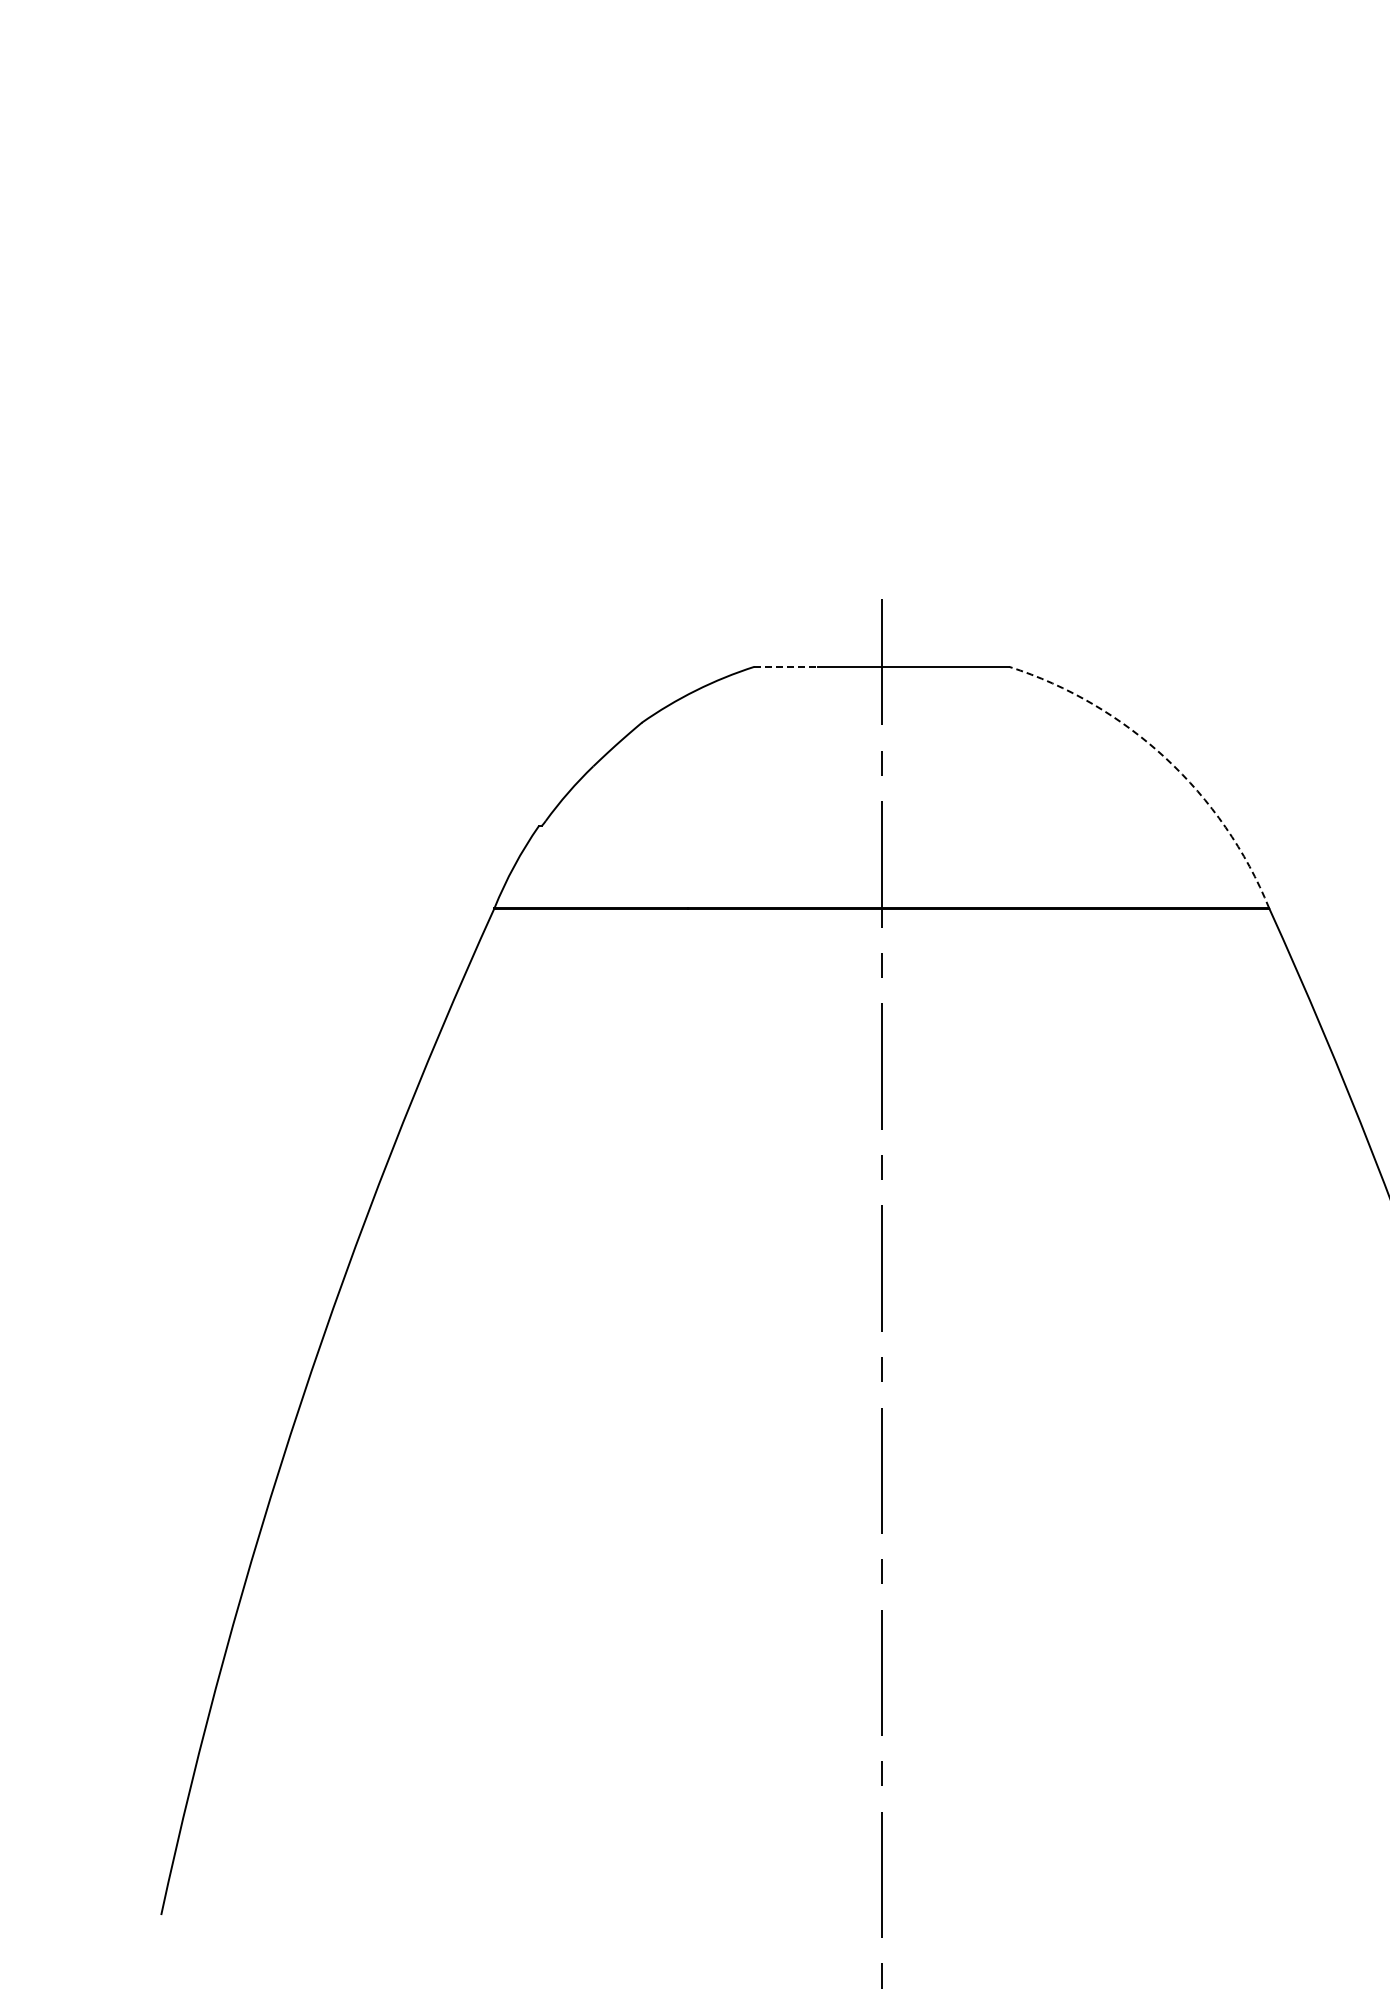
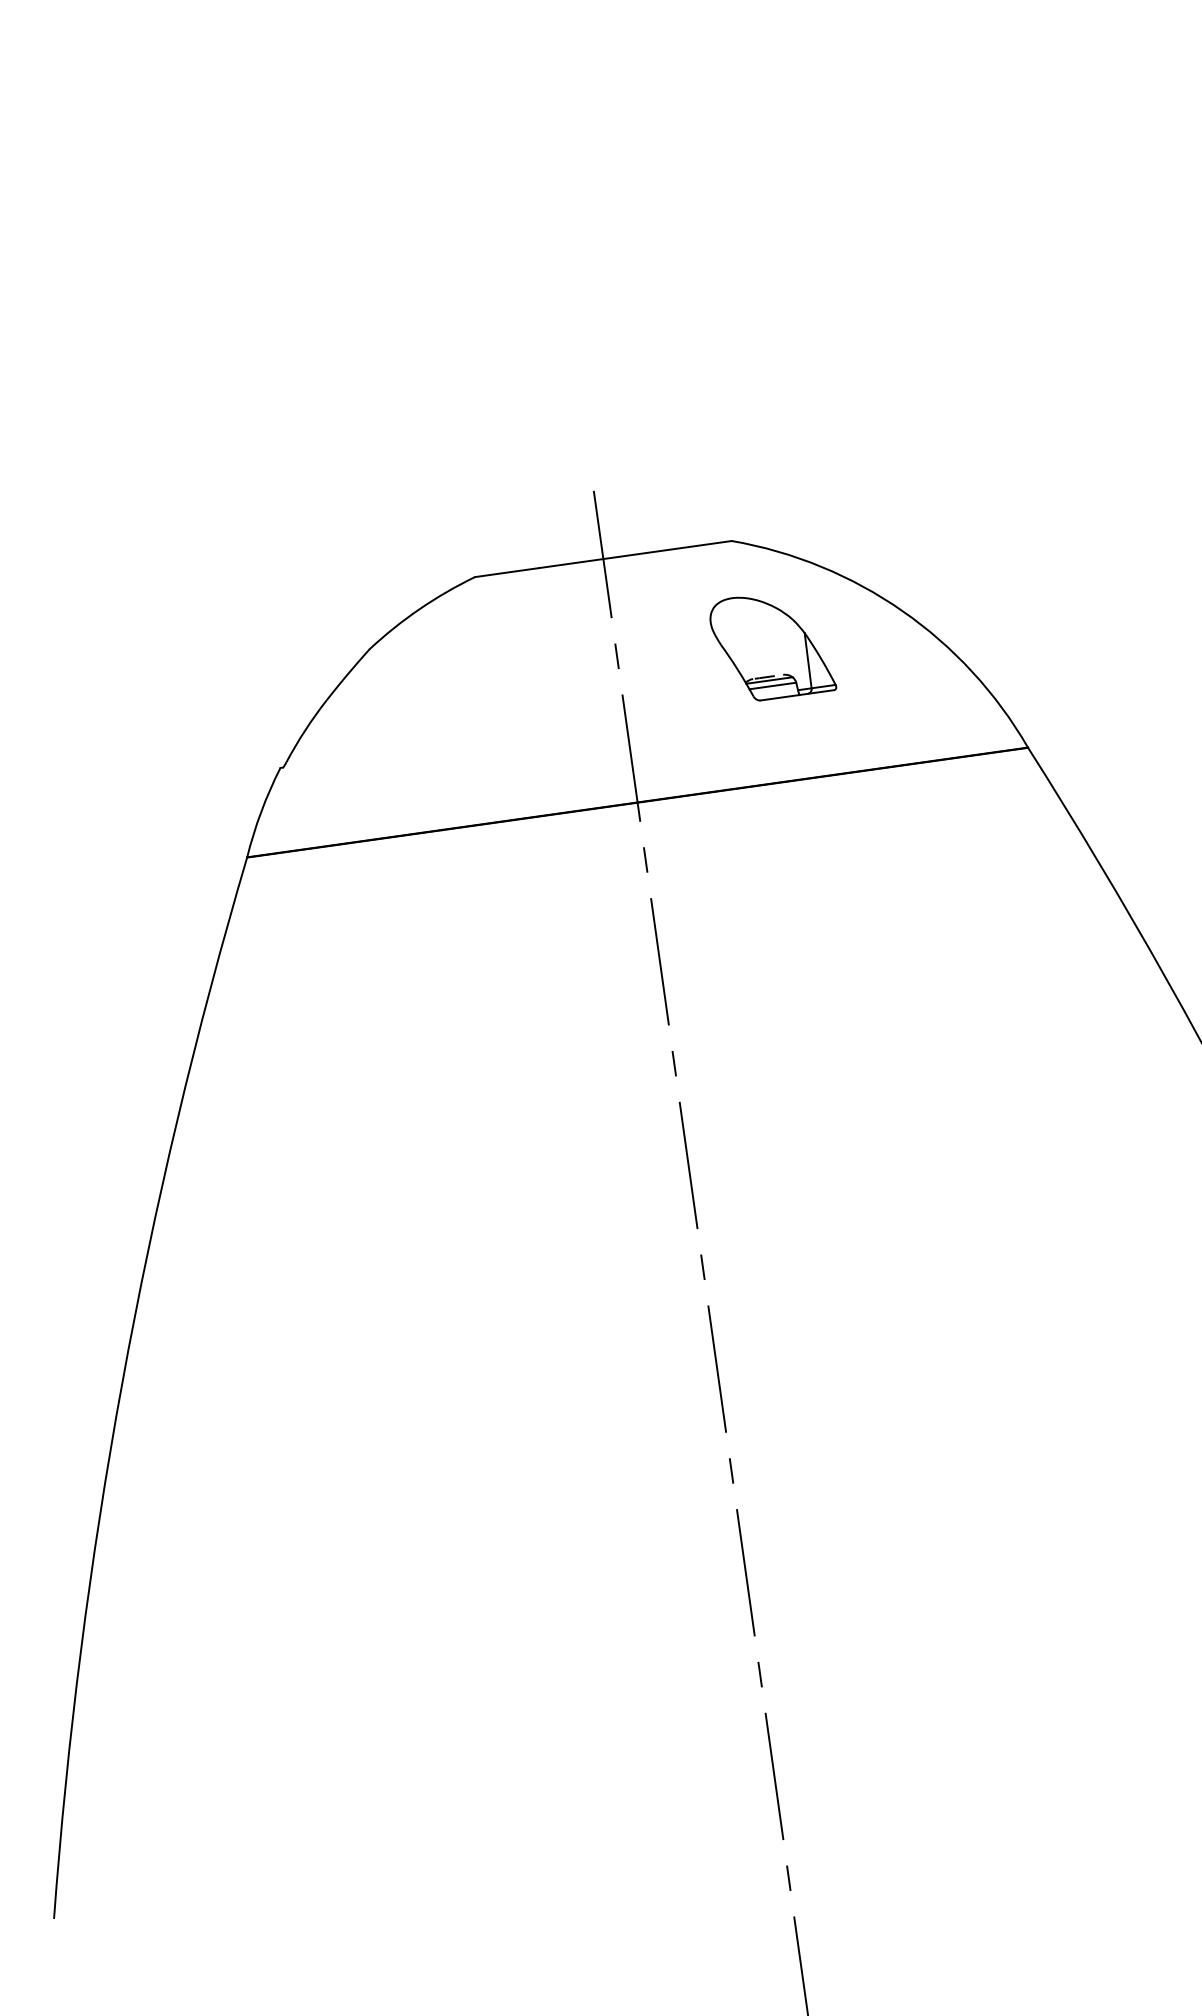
line: (786, 666) -> (507, 572), dashed -> solid
arc: (1166, 758) -> (903, 611), dashed -> solid
part: (1033, 773) -> (771, 645), added

